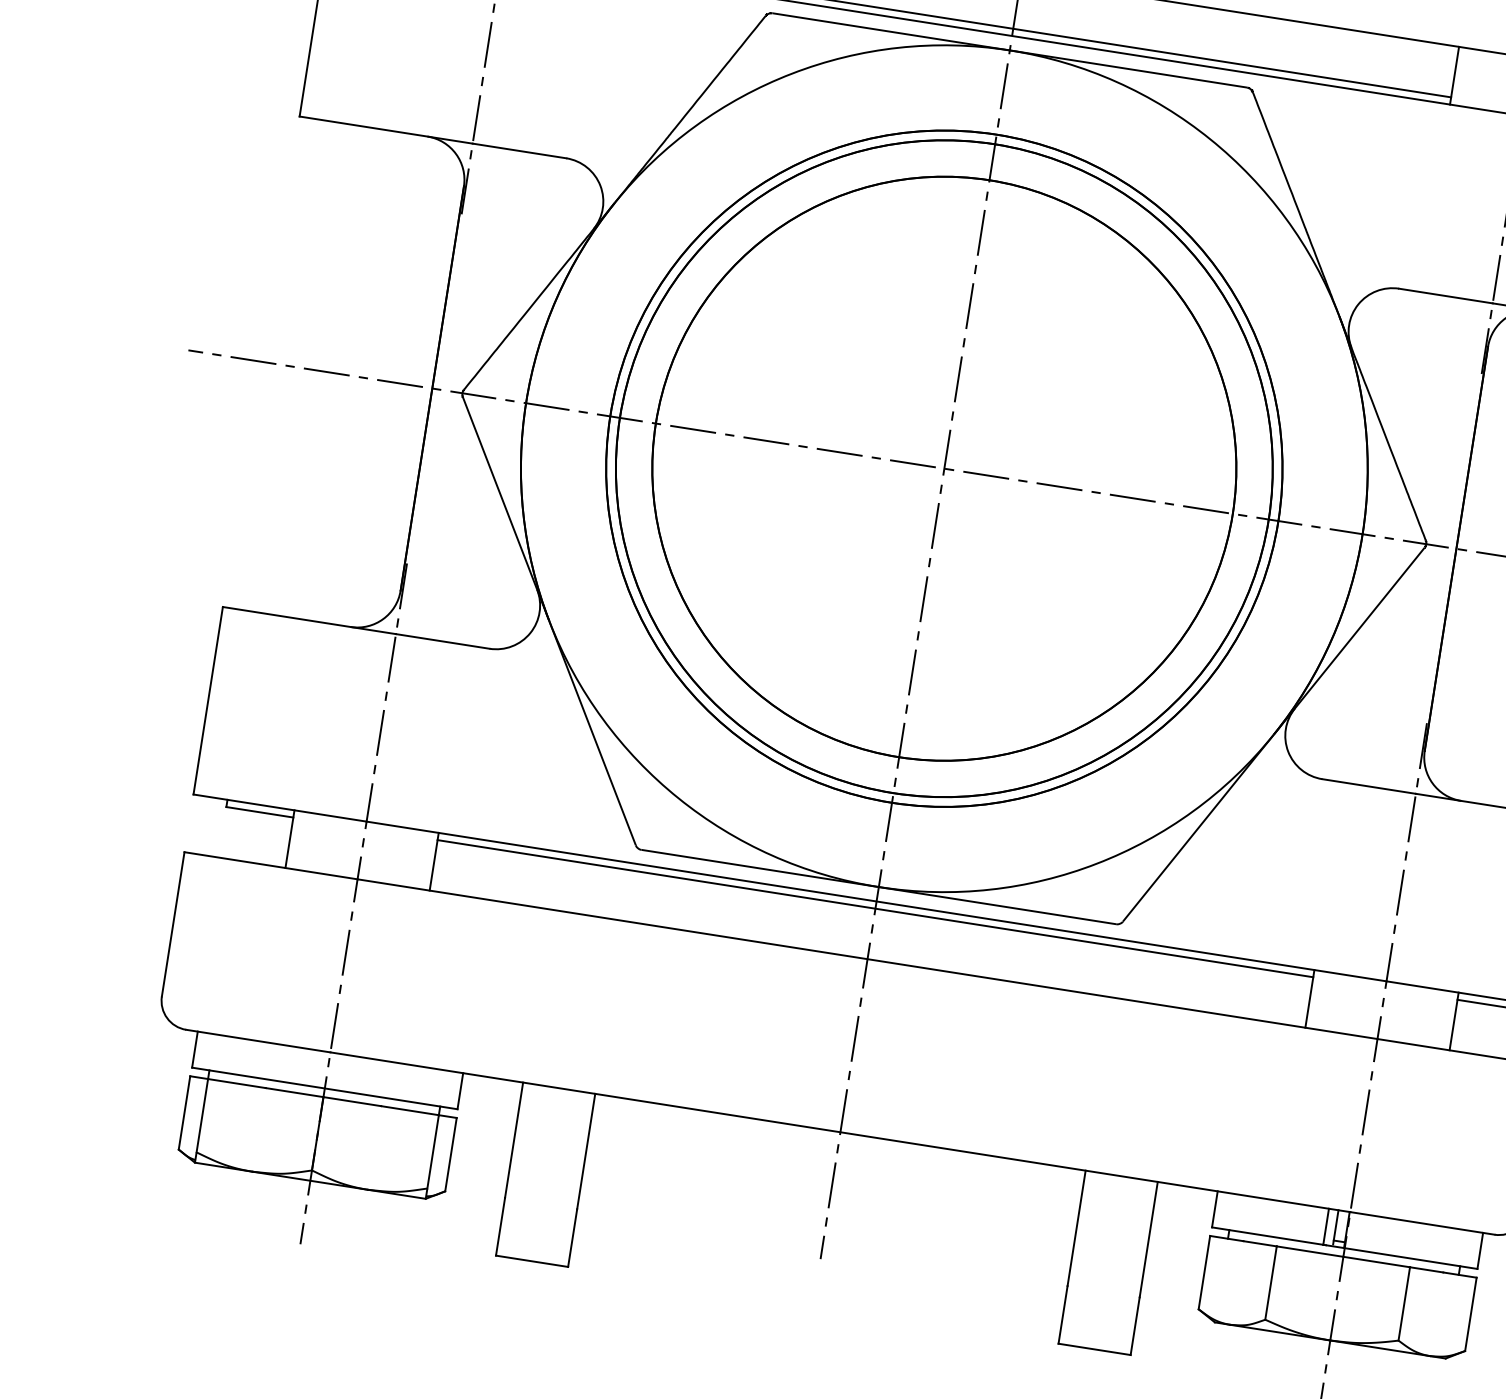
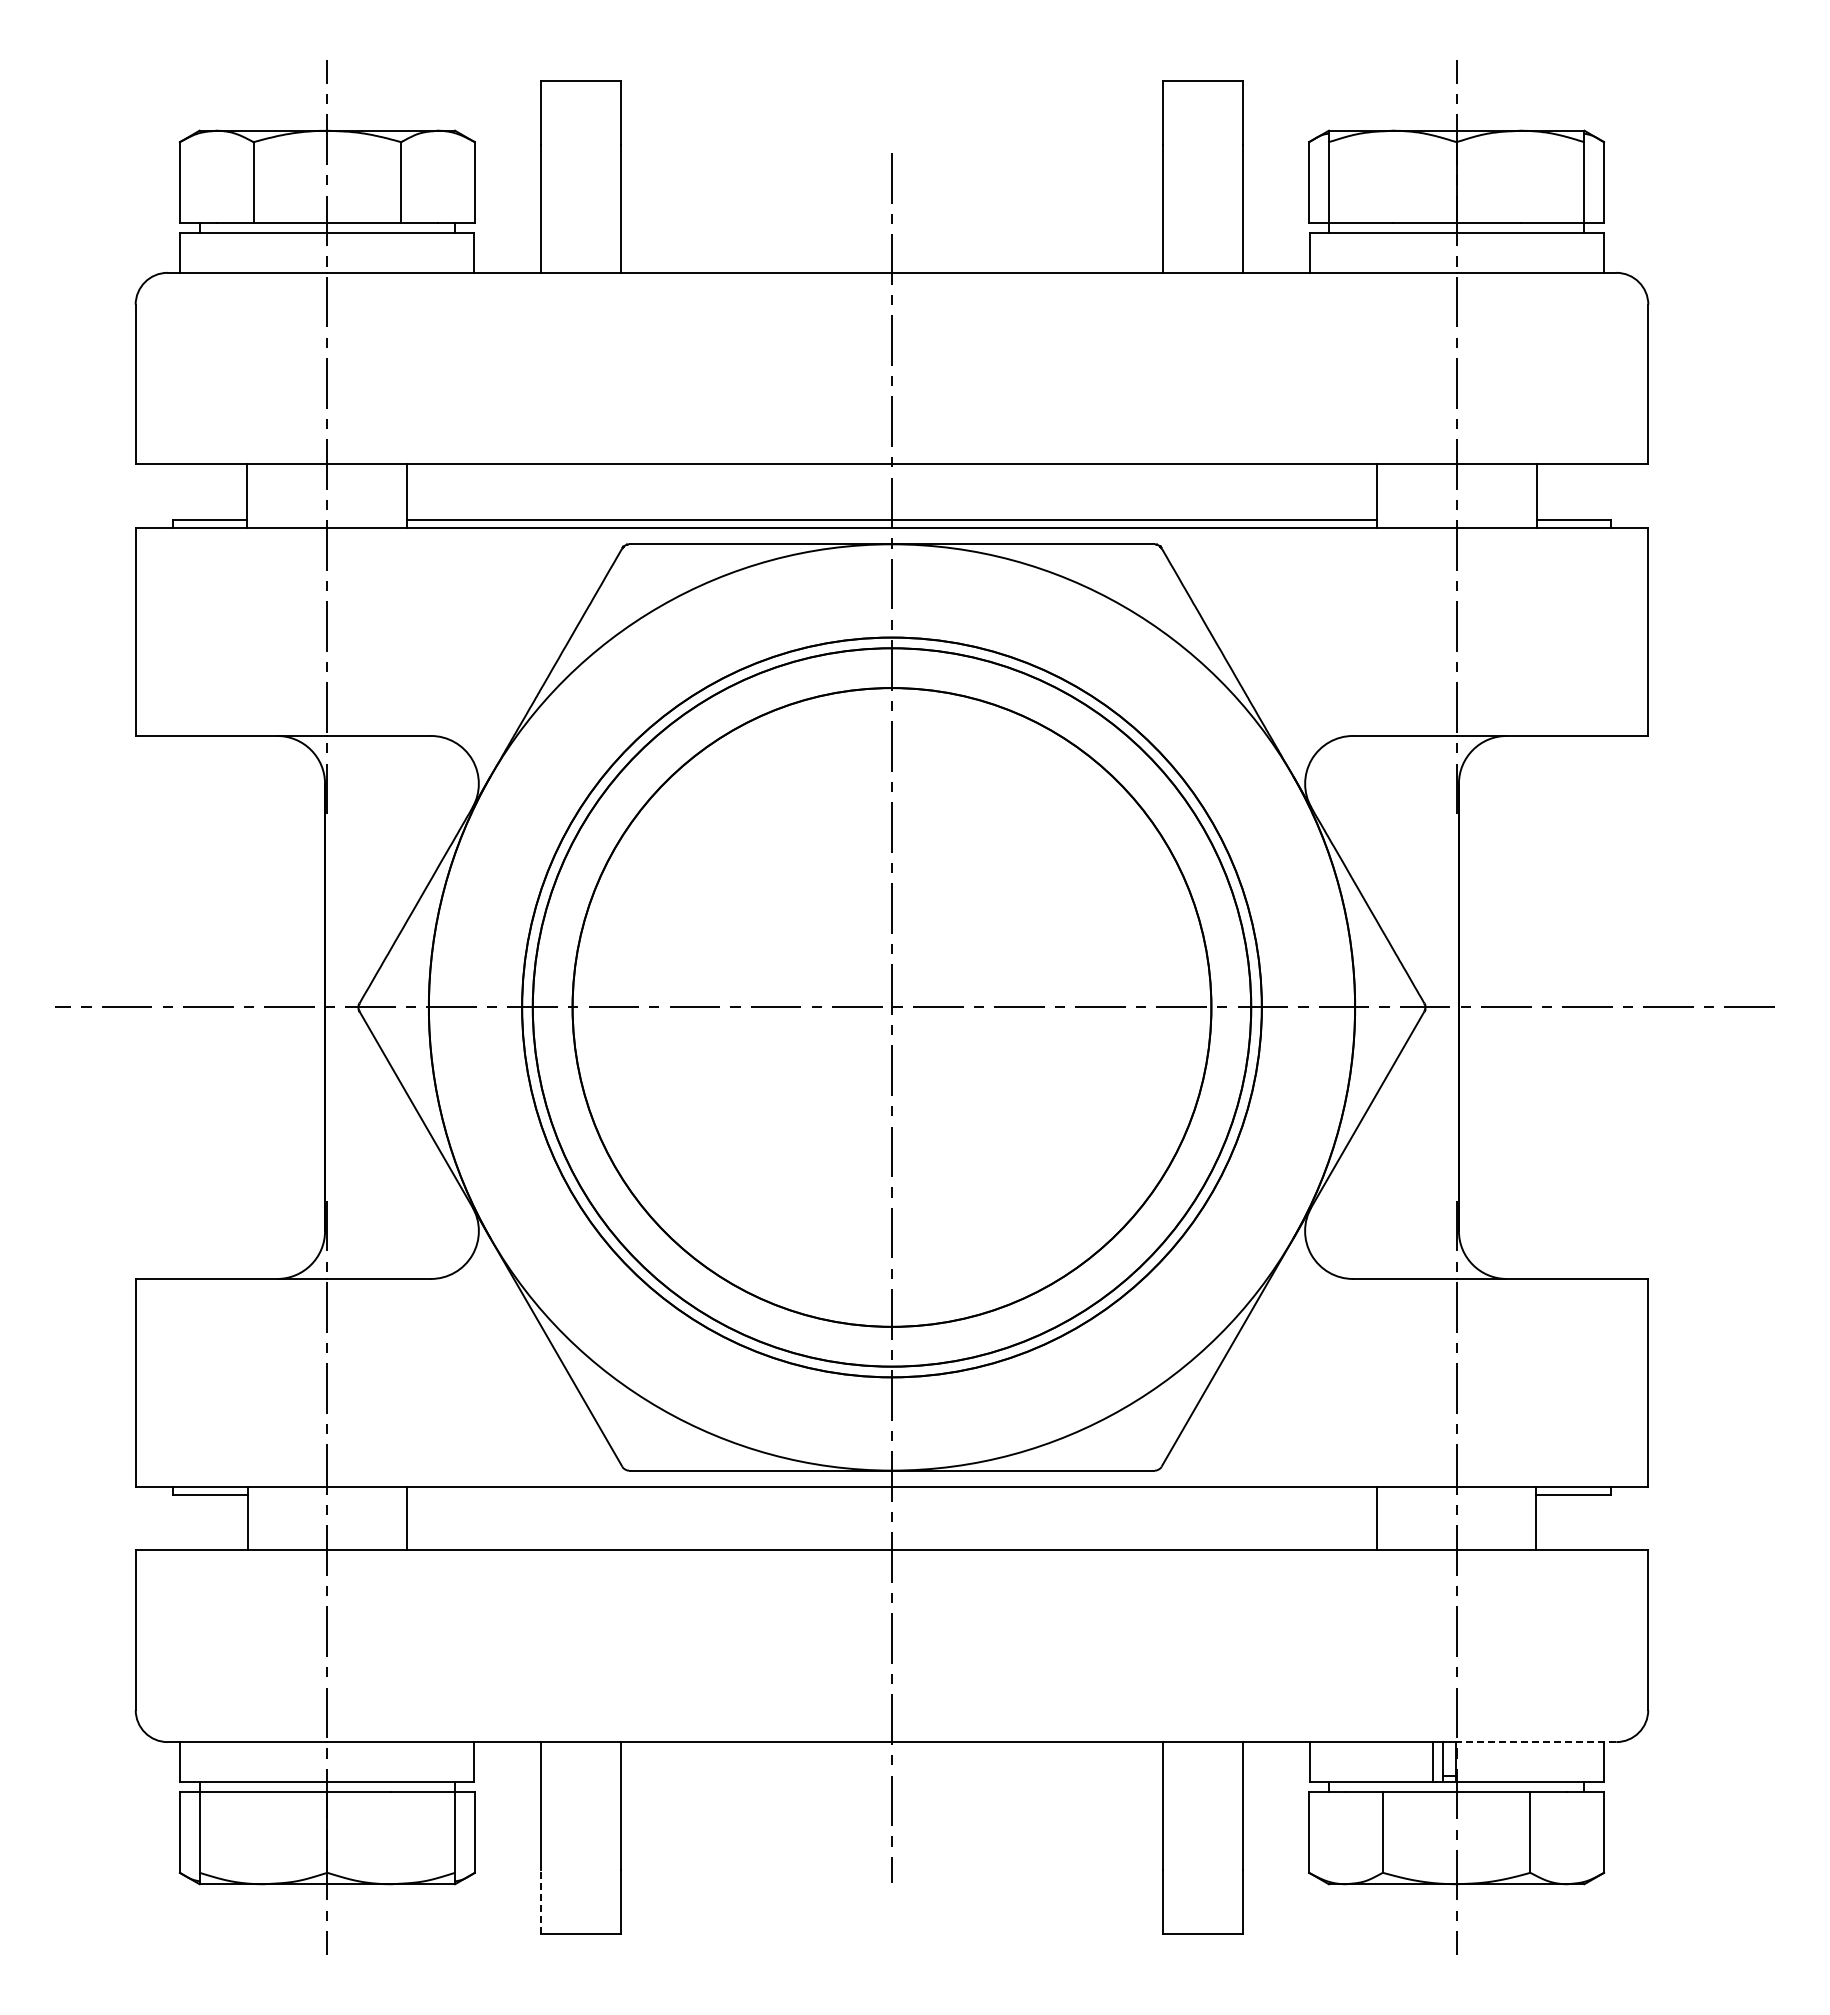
line: (875, 908) -> (891, 1494), removed
line: (1422, 1223) -> (1536, 1742), solid -> dashed
line: (500, 1226) -> (540, 1901), solid -> dashed

